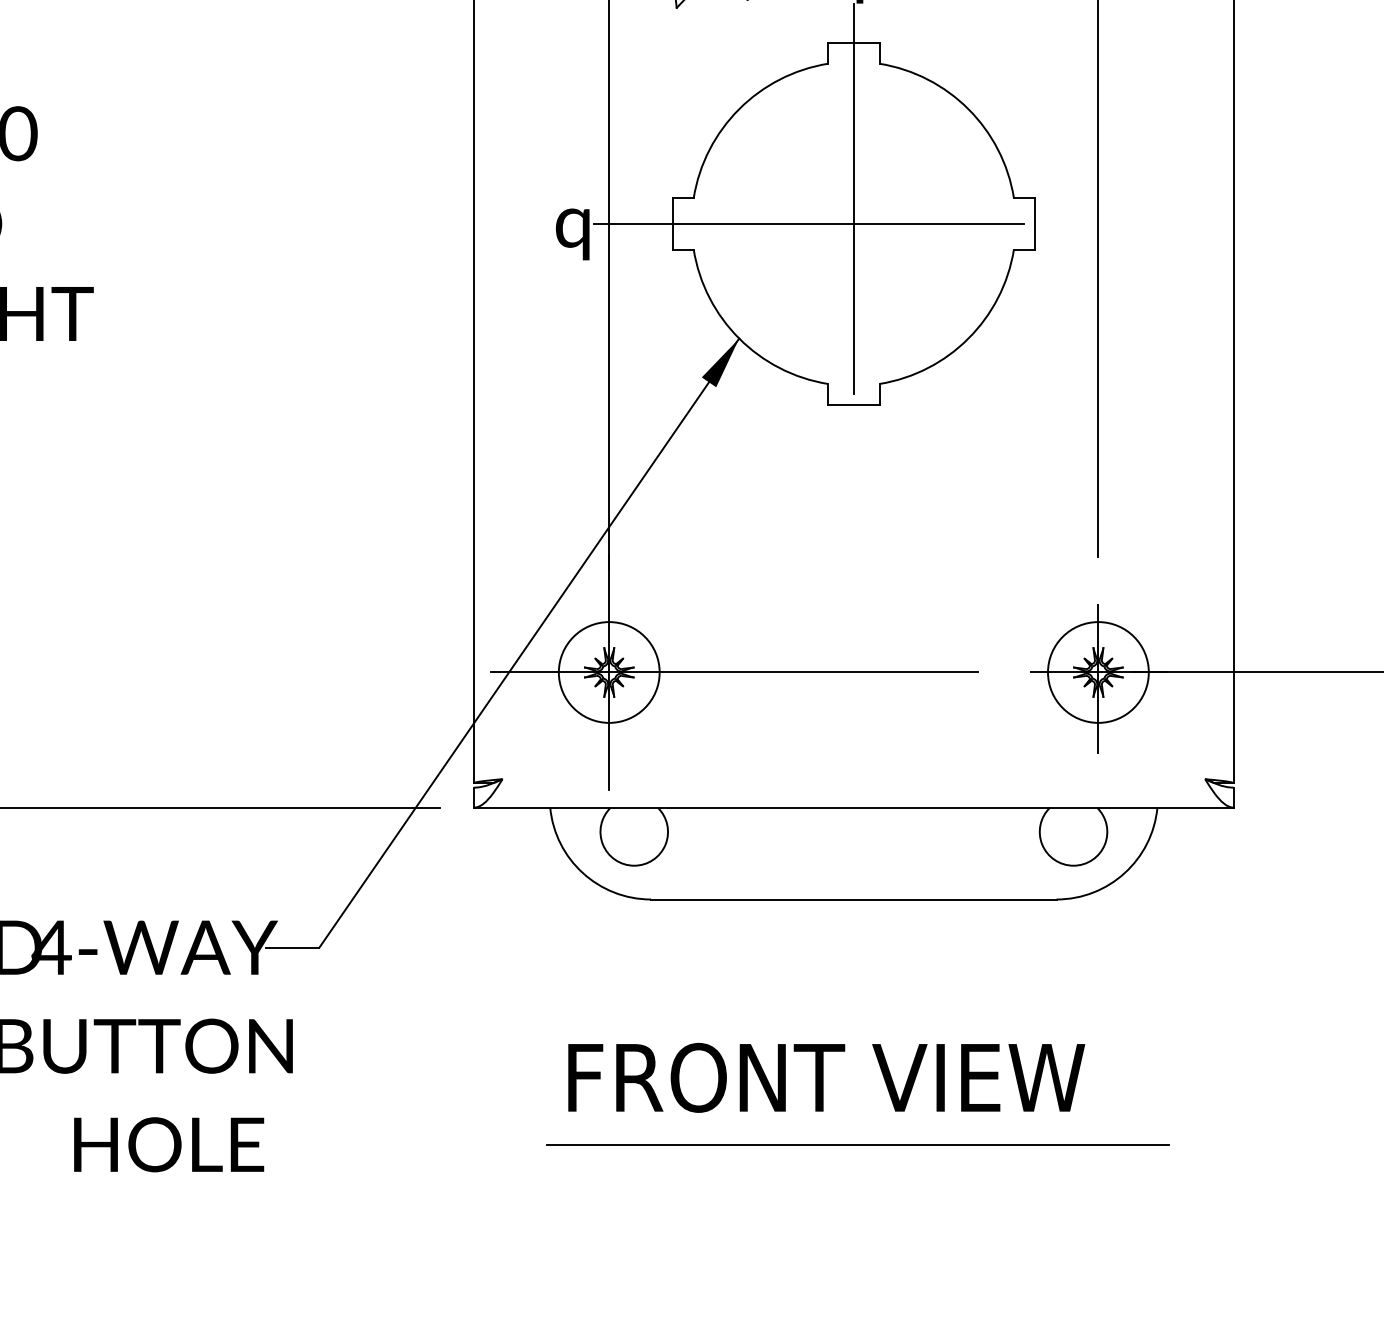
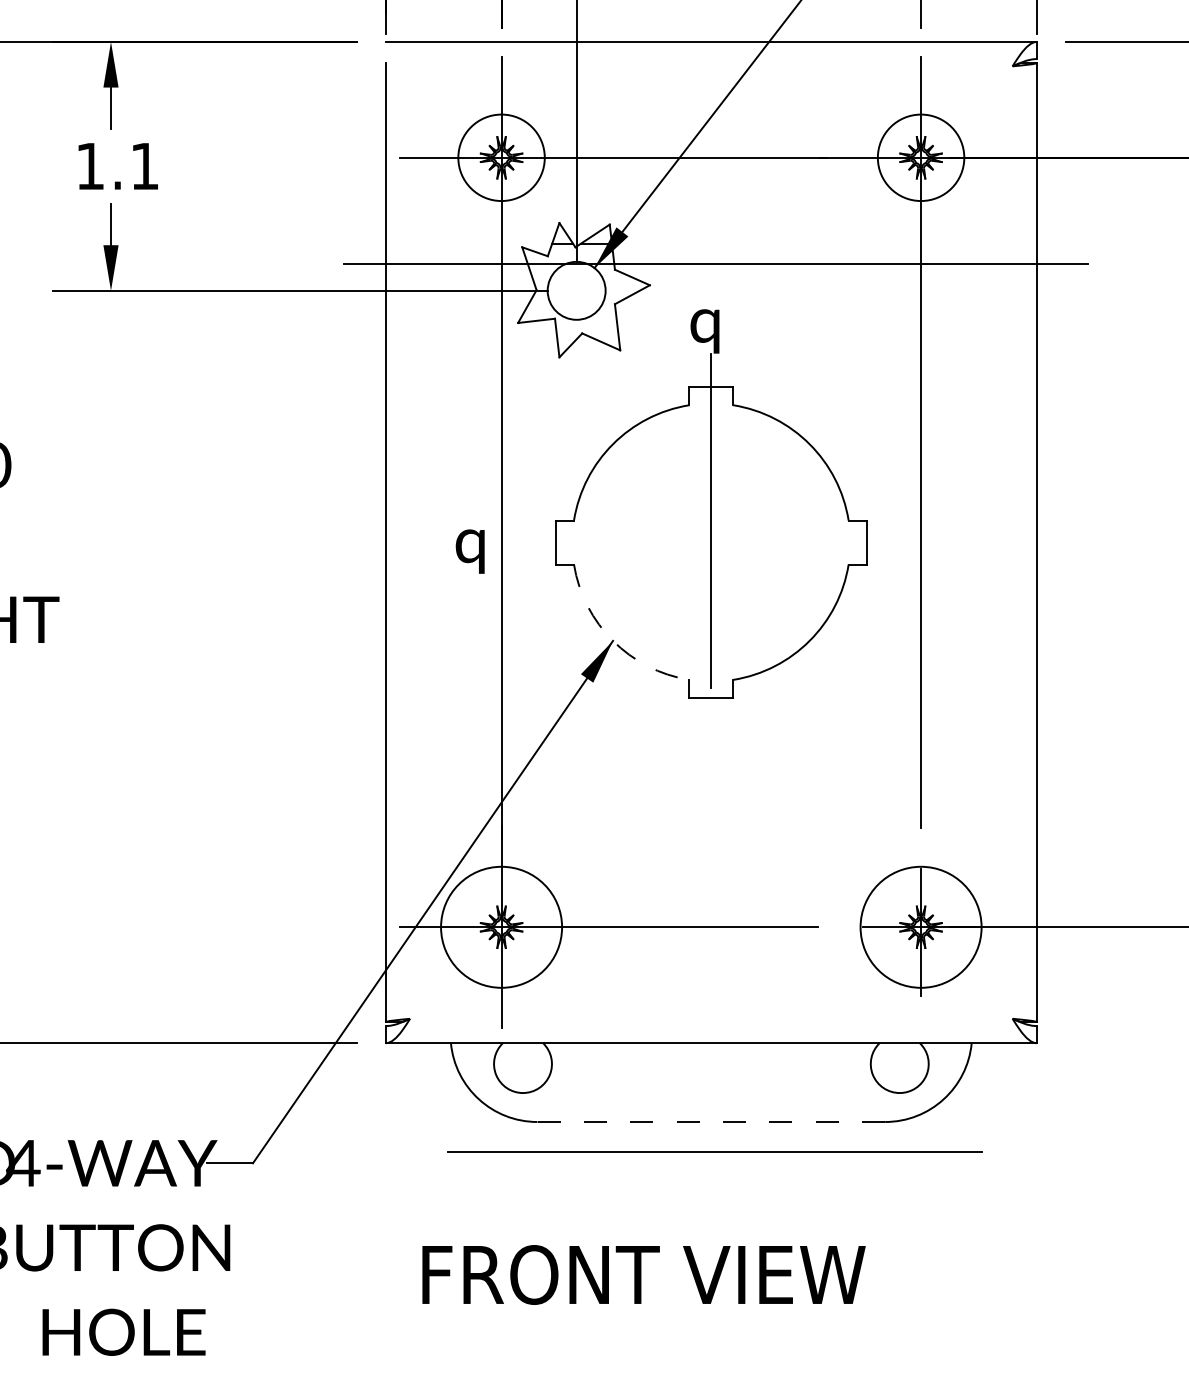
line: (808, 223) -> (672, 542), removed
arc: (738, 338) -> (612, 640), solid -> dashed
circle: (609, 672) -> (501, 927), size x1.4
circle: (1097, 672) -> (920, 927), size x1.4
line: (854, 900) -> (711, 1122), solid -> dashed
text: (826, 1077) -> (643, 1274), moved
line: (857, 1144) -> (714, 1151), moved

